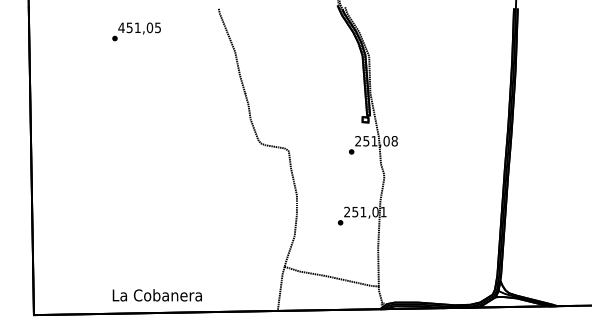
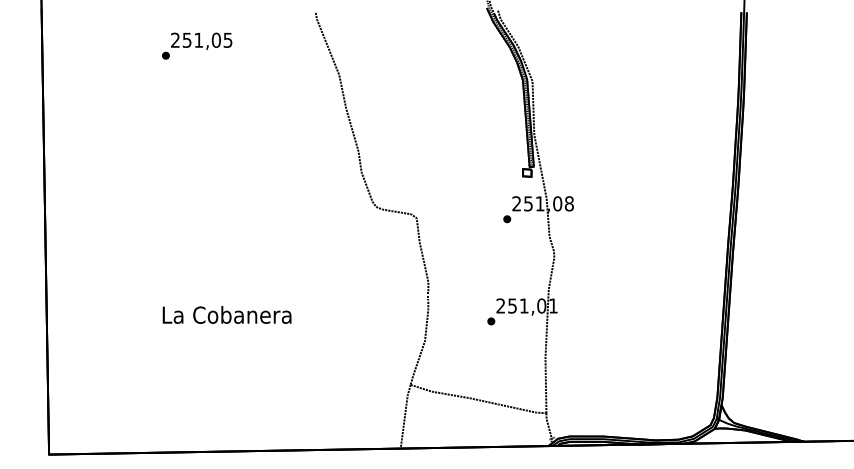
text: (121, 27) -> (175, 39), 451,05 -> 251,05
text: (156, 295) -> (225, 315), moved

